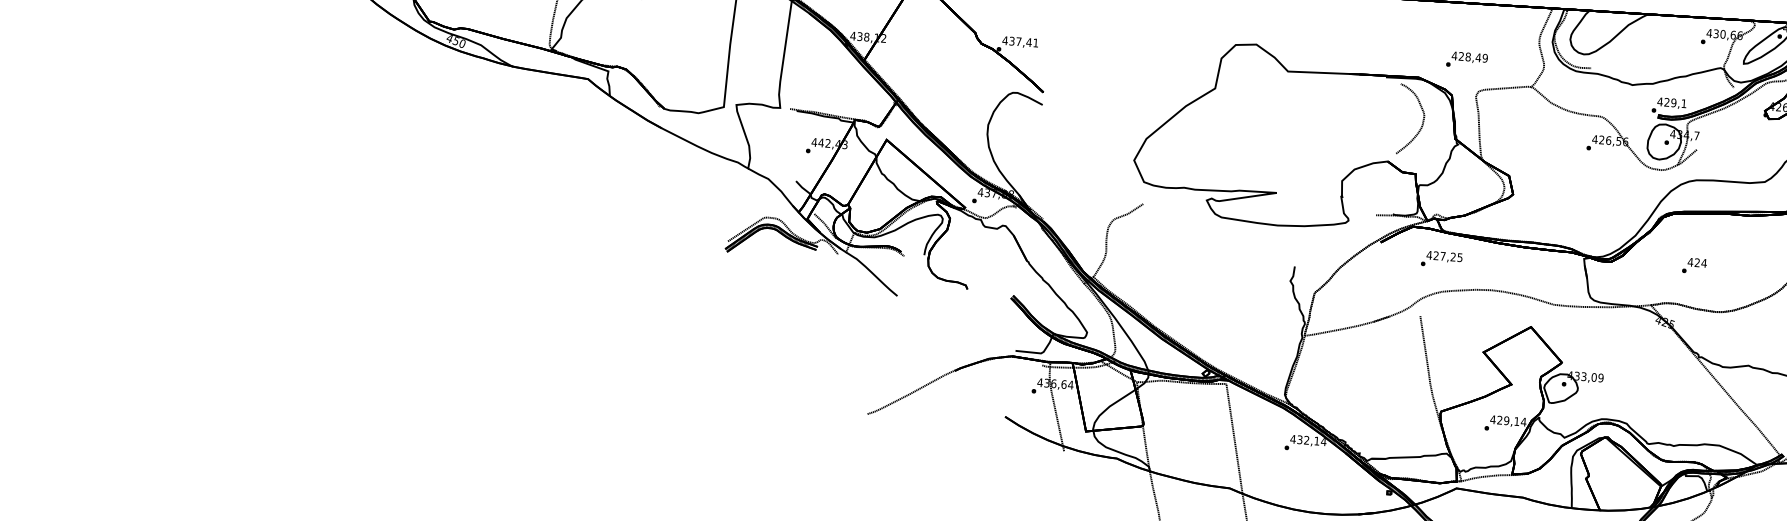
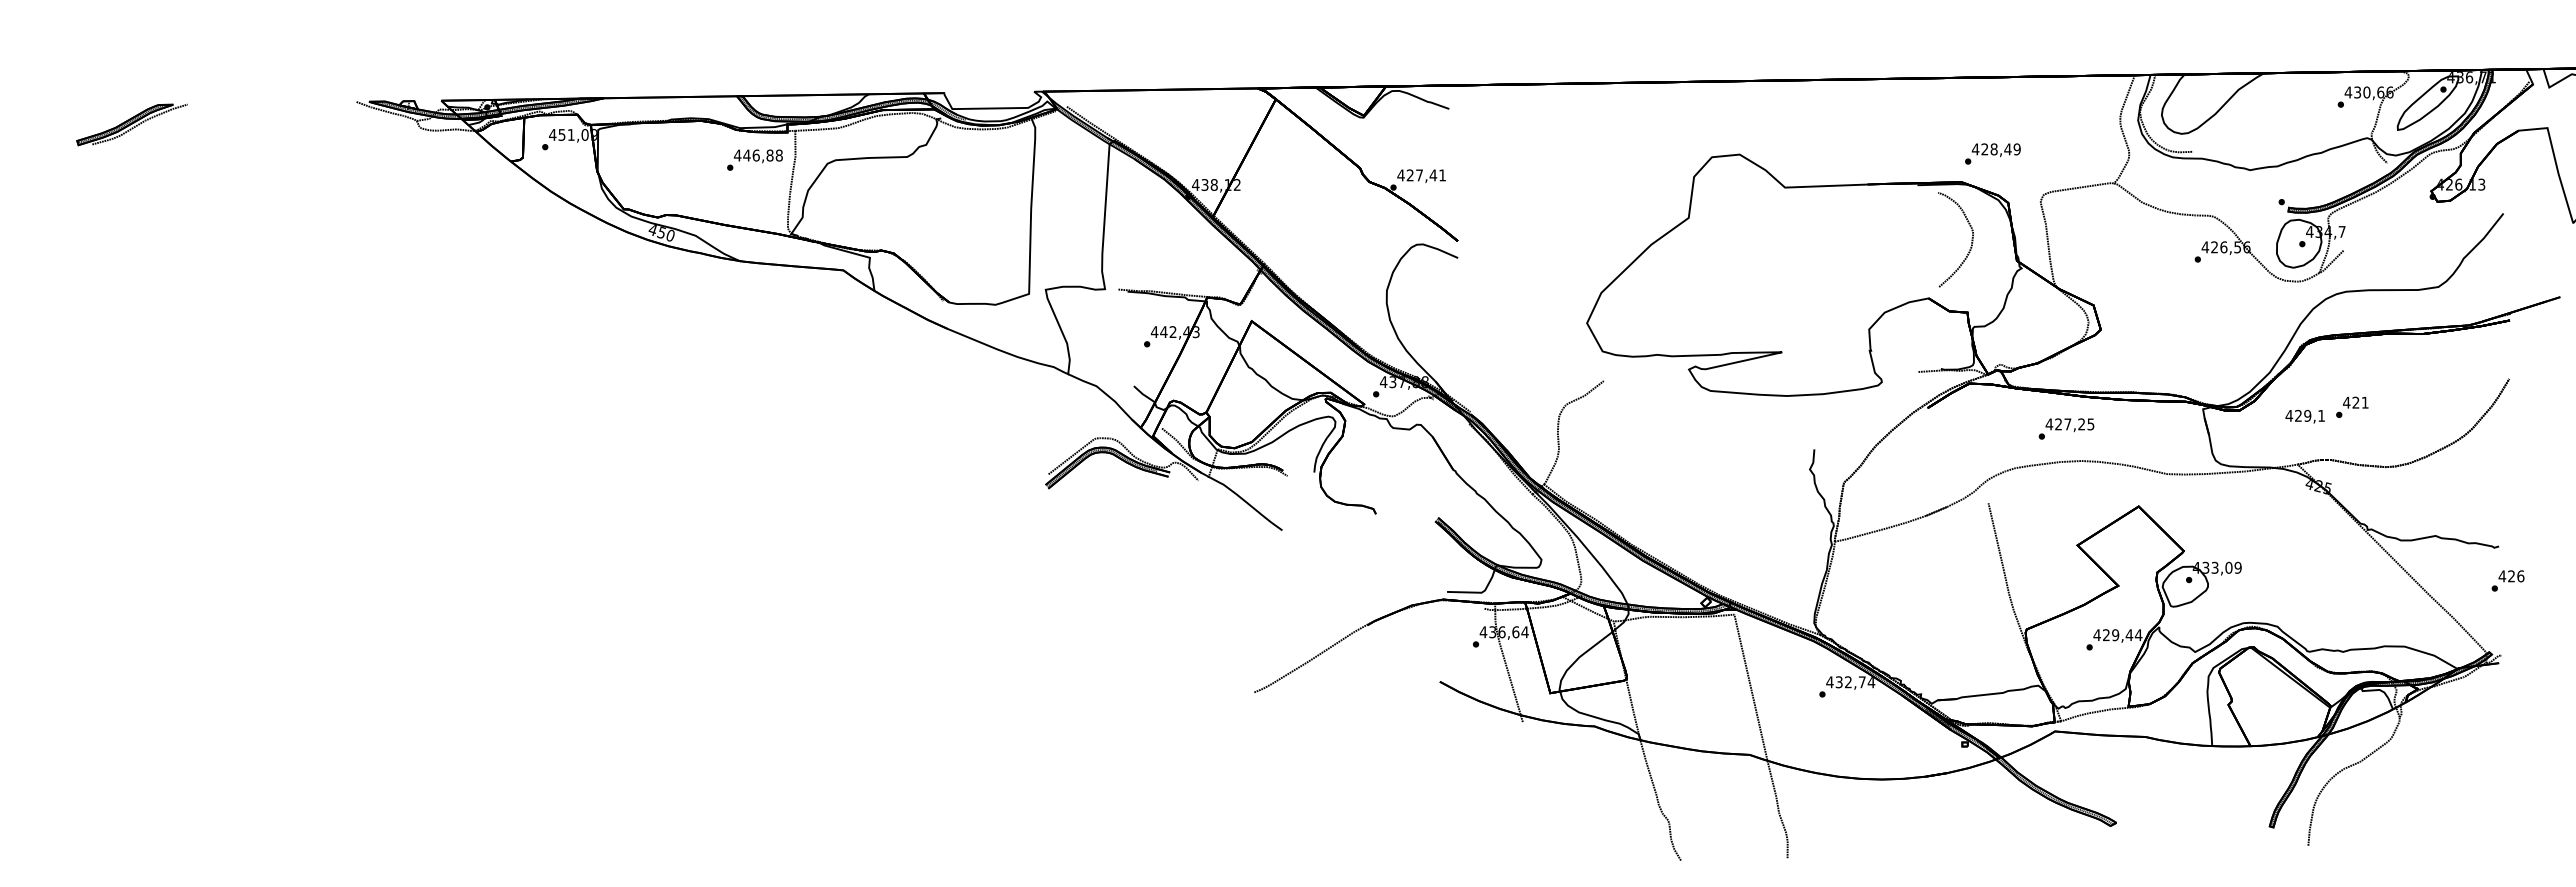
text: (1011, 41) -> (1409, 175), 437,41 -> 427,41
text: (1466, 59) -> (1992, 153), moved
text: (1671, 103) -> (2304, 416), moved
text: (1441, 259) -> (2066, 428), moved
text: (1703, 263) -> (2364, 402), 424 -> 421
text: (1516, 421) -> (2129, 635), 429,14 -> 429,44
text: (1317, 441) -> (1862, 682), 432,14 -> 432,74

